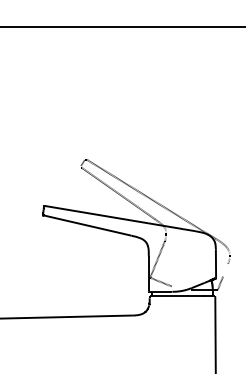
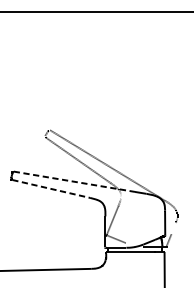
line: (114, 217) -> (74, 181), solid -> dashed
line: (87, 225) -> (50, 188), solid -> dashed

